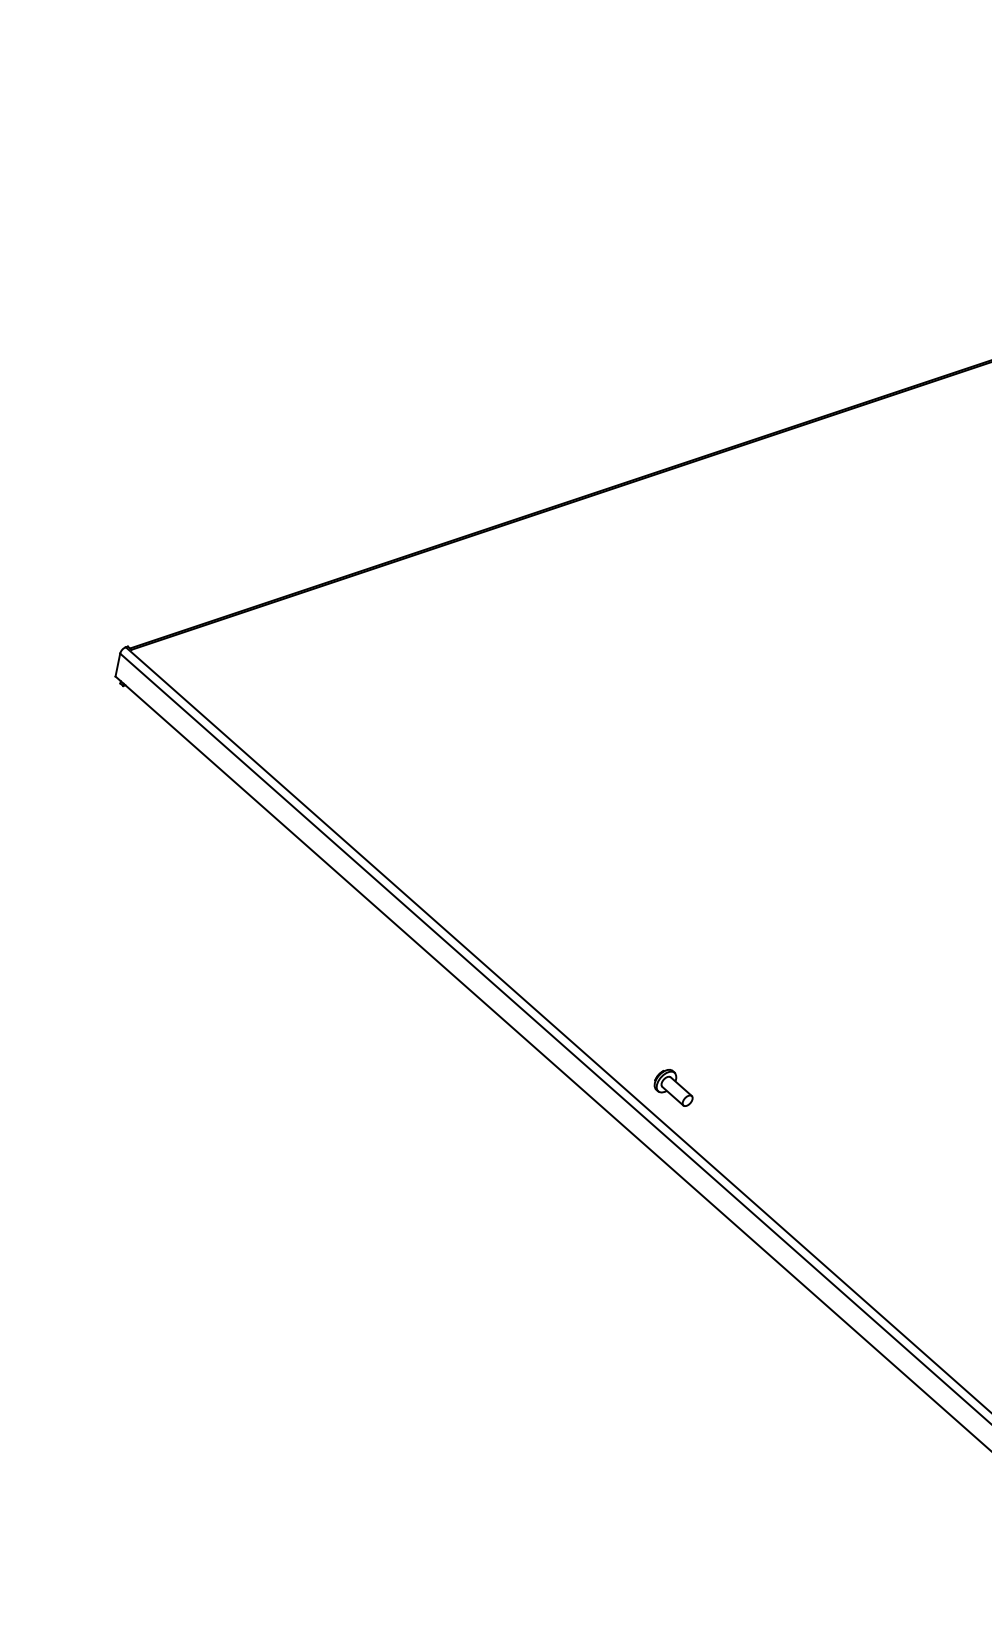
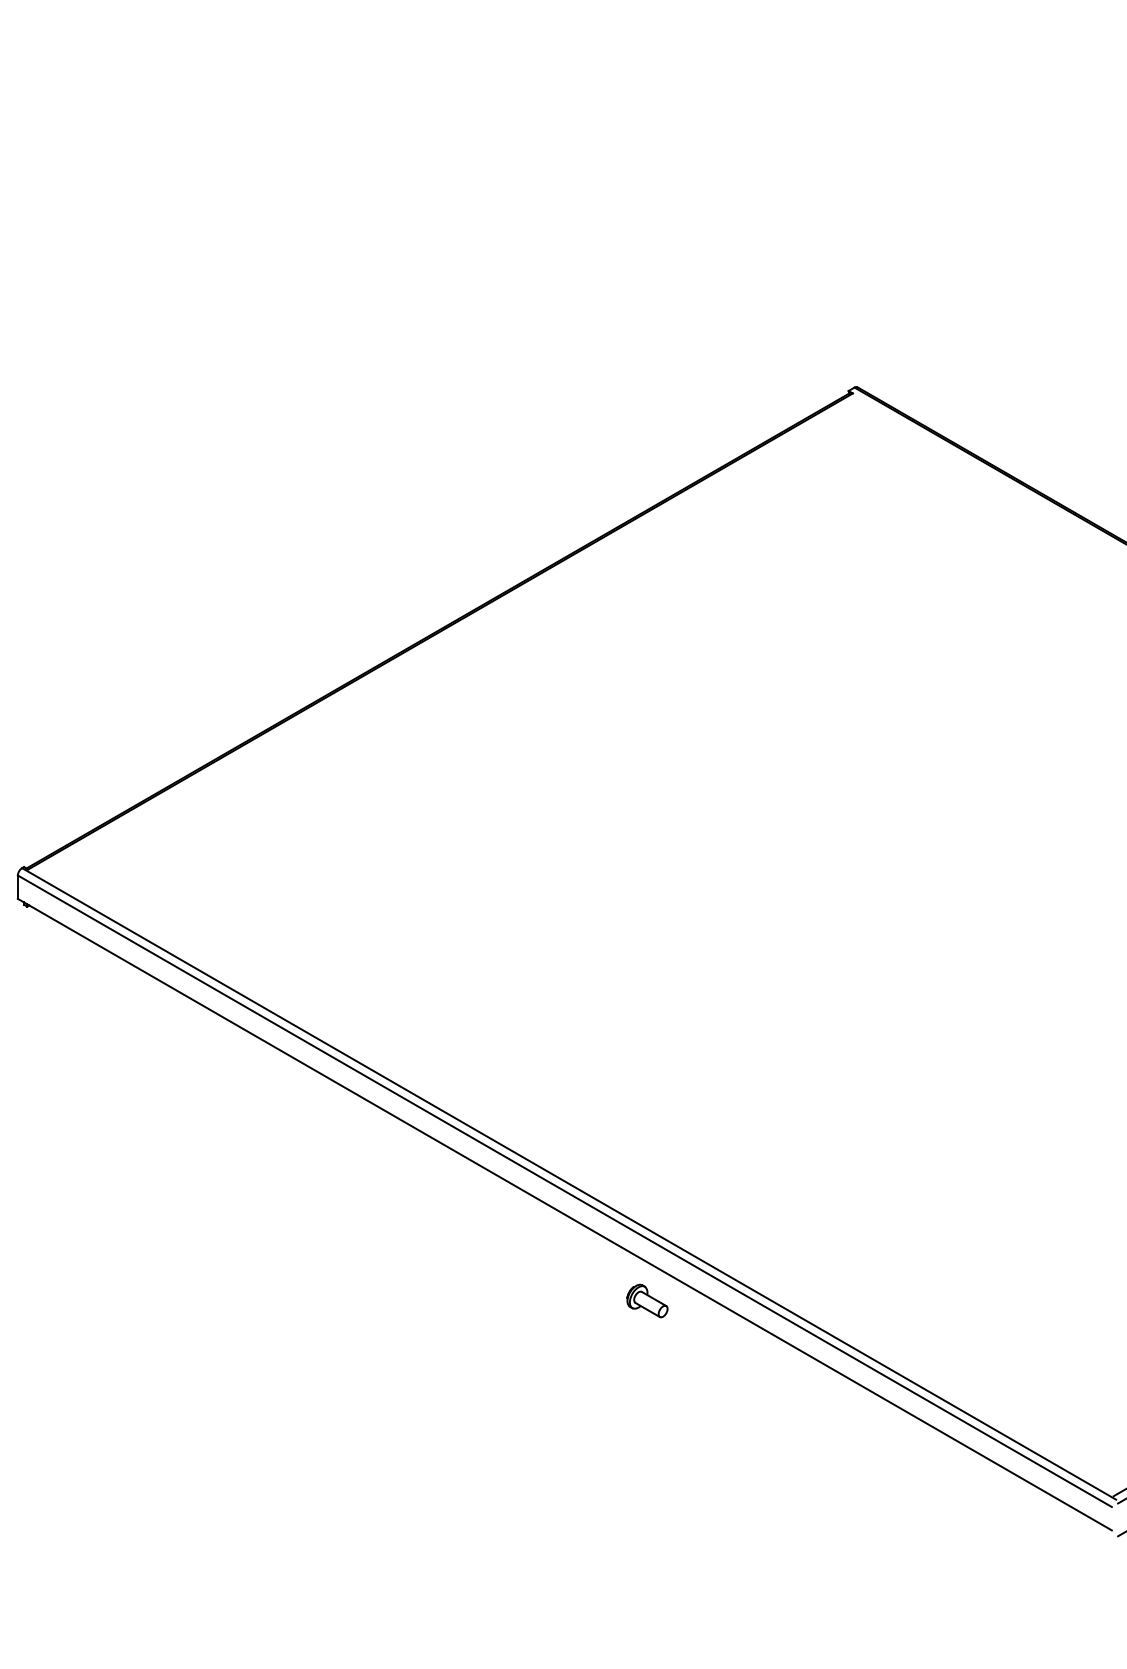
part: (674, 1086) -> (647, 1300), moved

